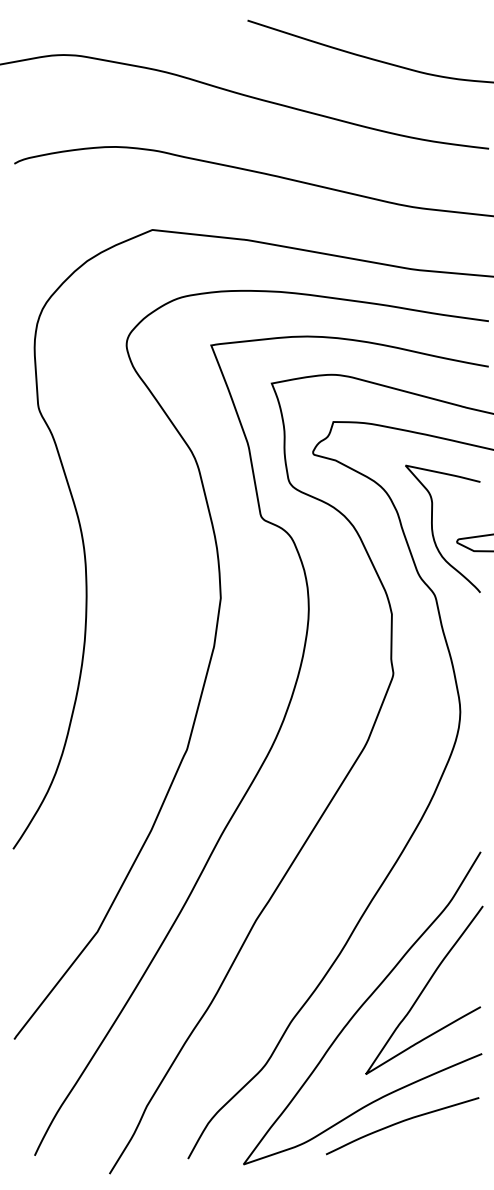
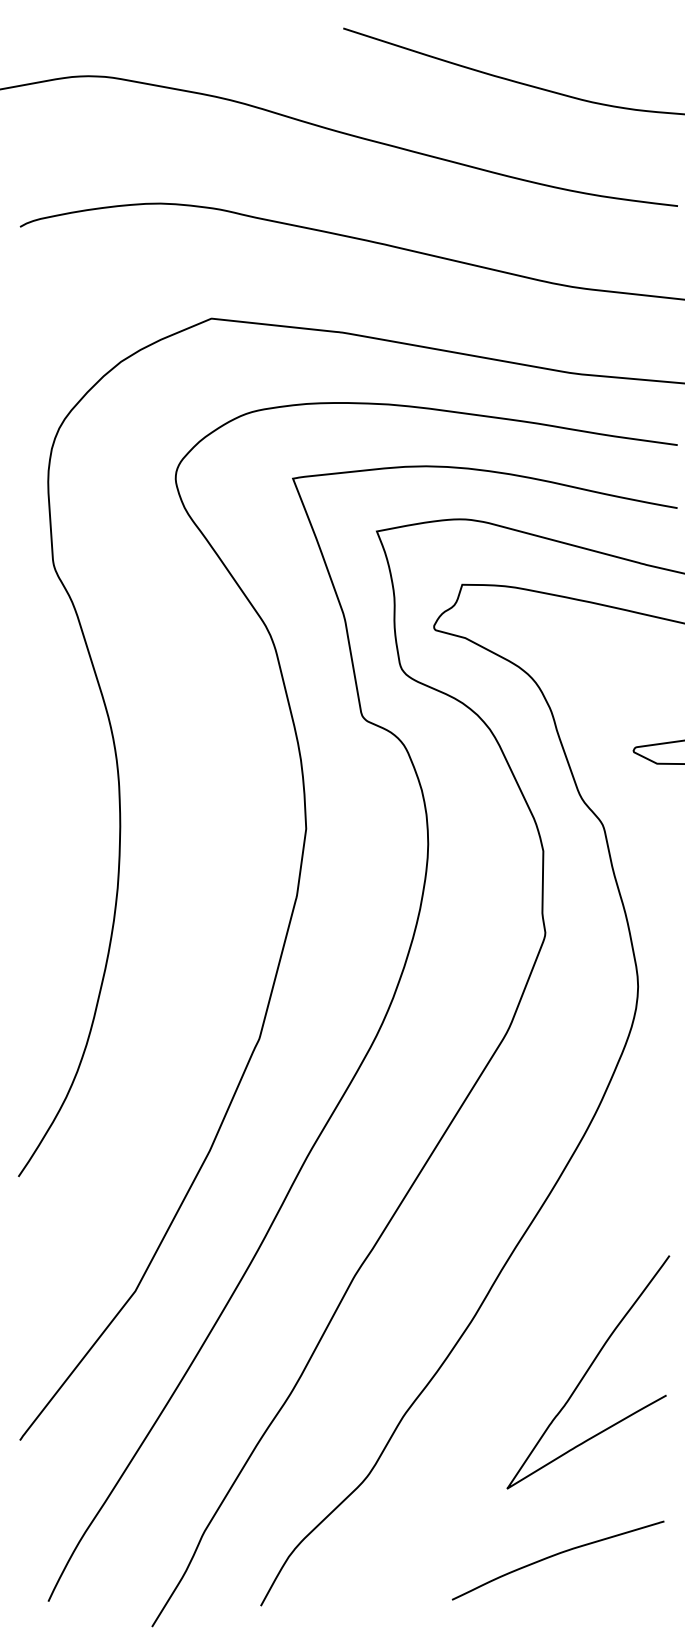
curve: (433, 530) -> (600, 734), removed
curve: (361, 1007) -> (501, 1395), removed

